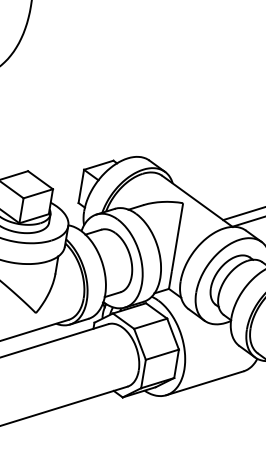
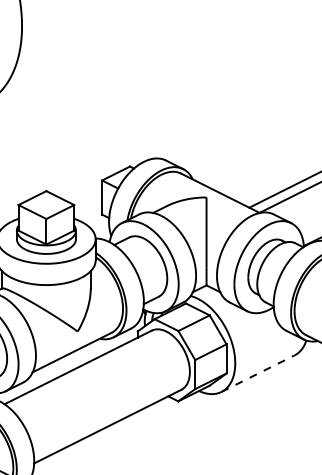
line: (205, 383) -> (258, 373), solid -> dashed

